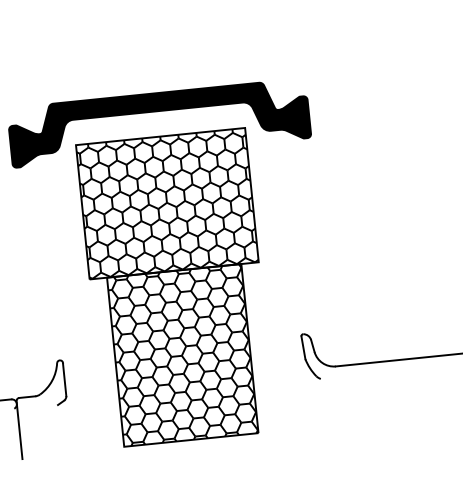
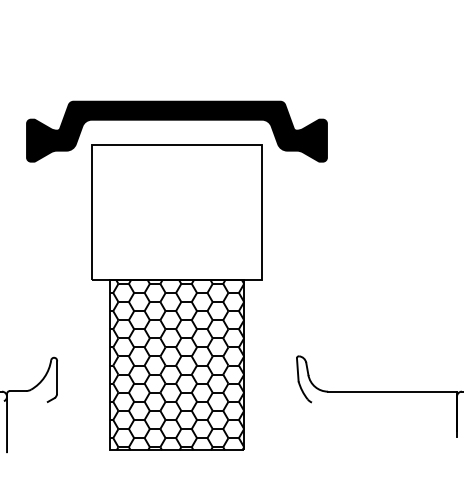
hatch: (166, 203) -> (176, 212), removed

